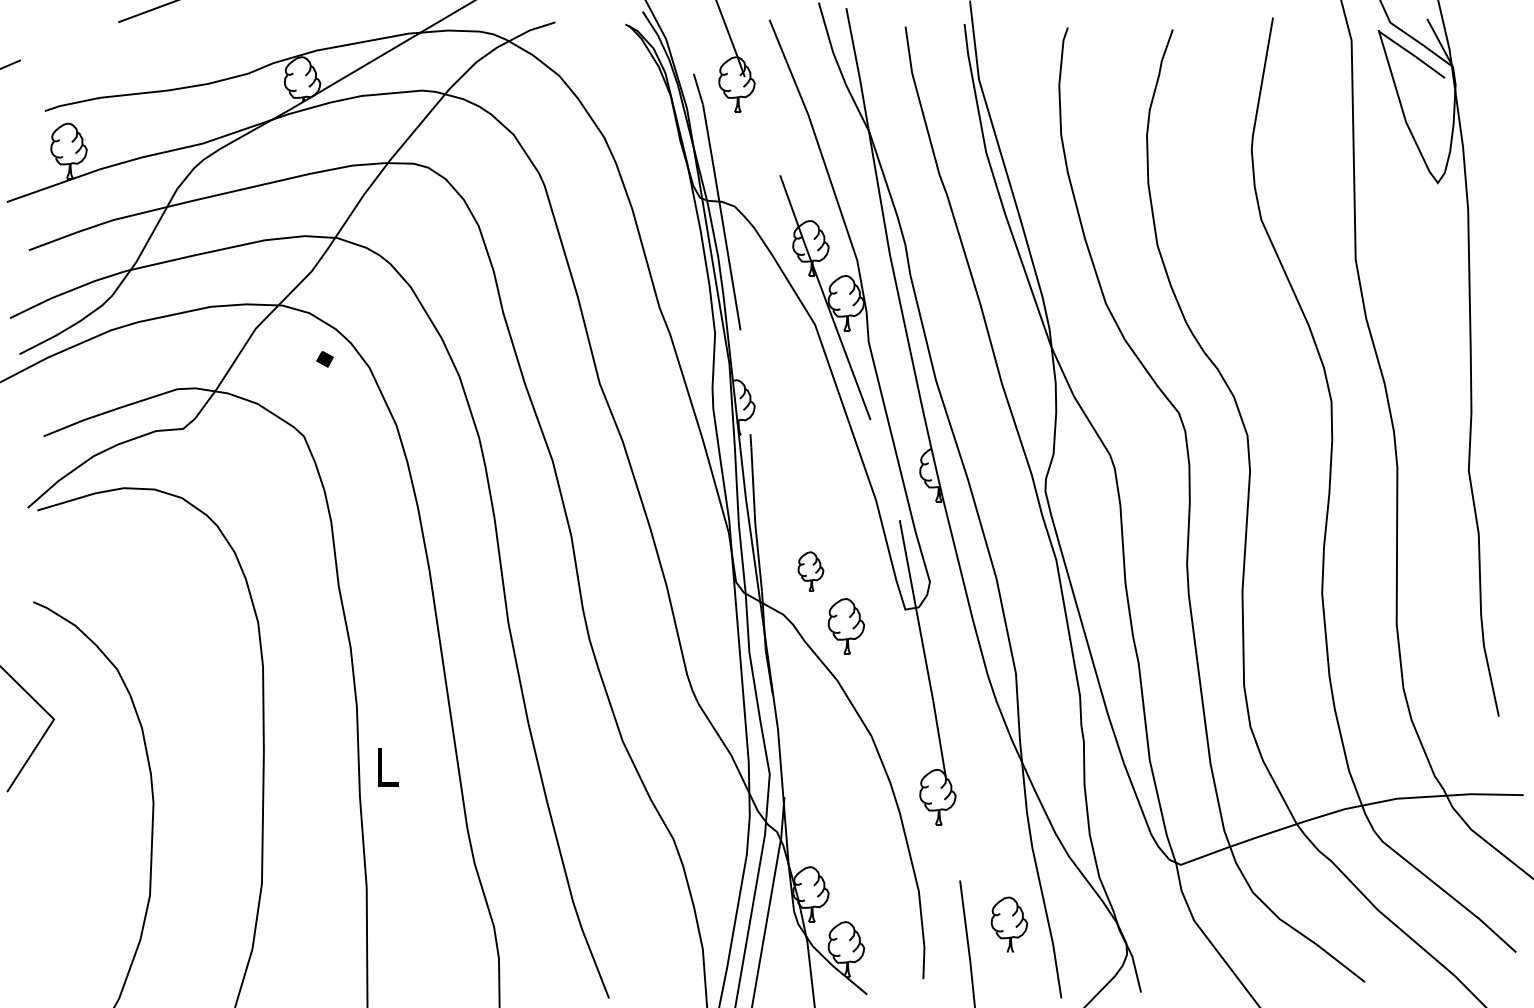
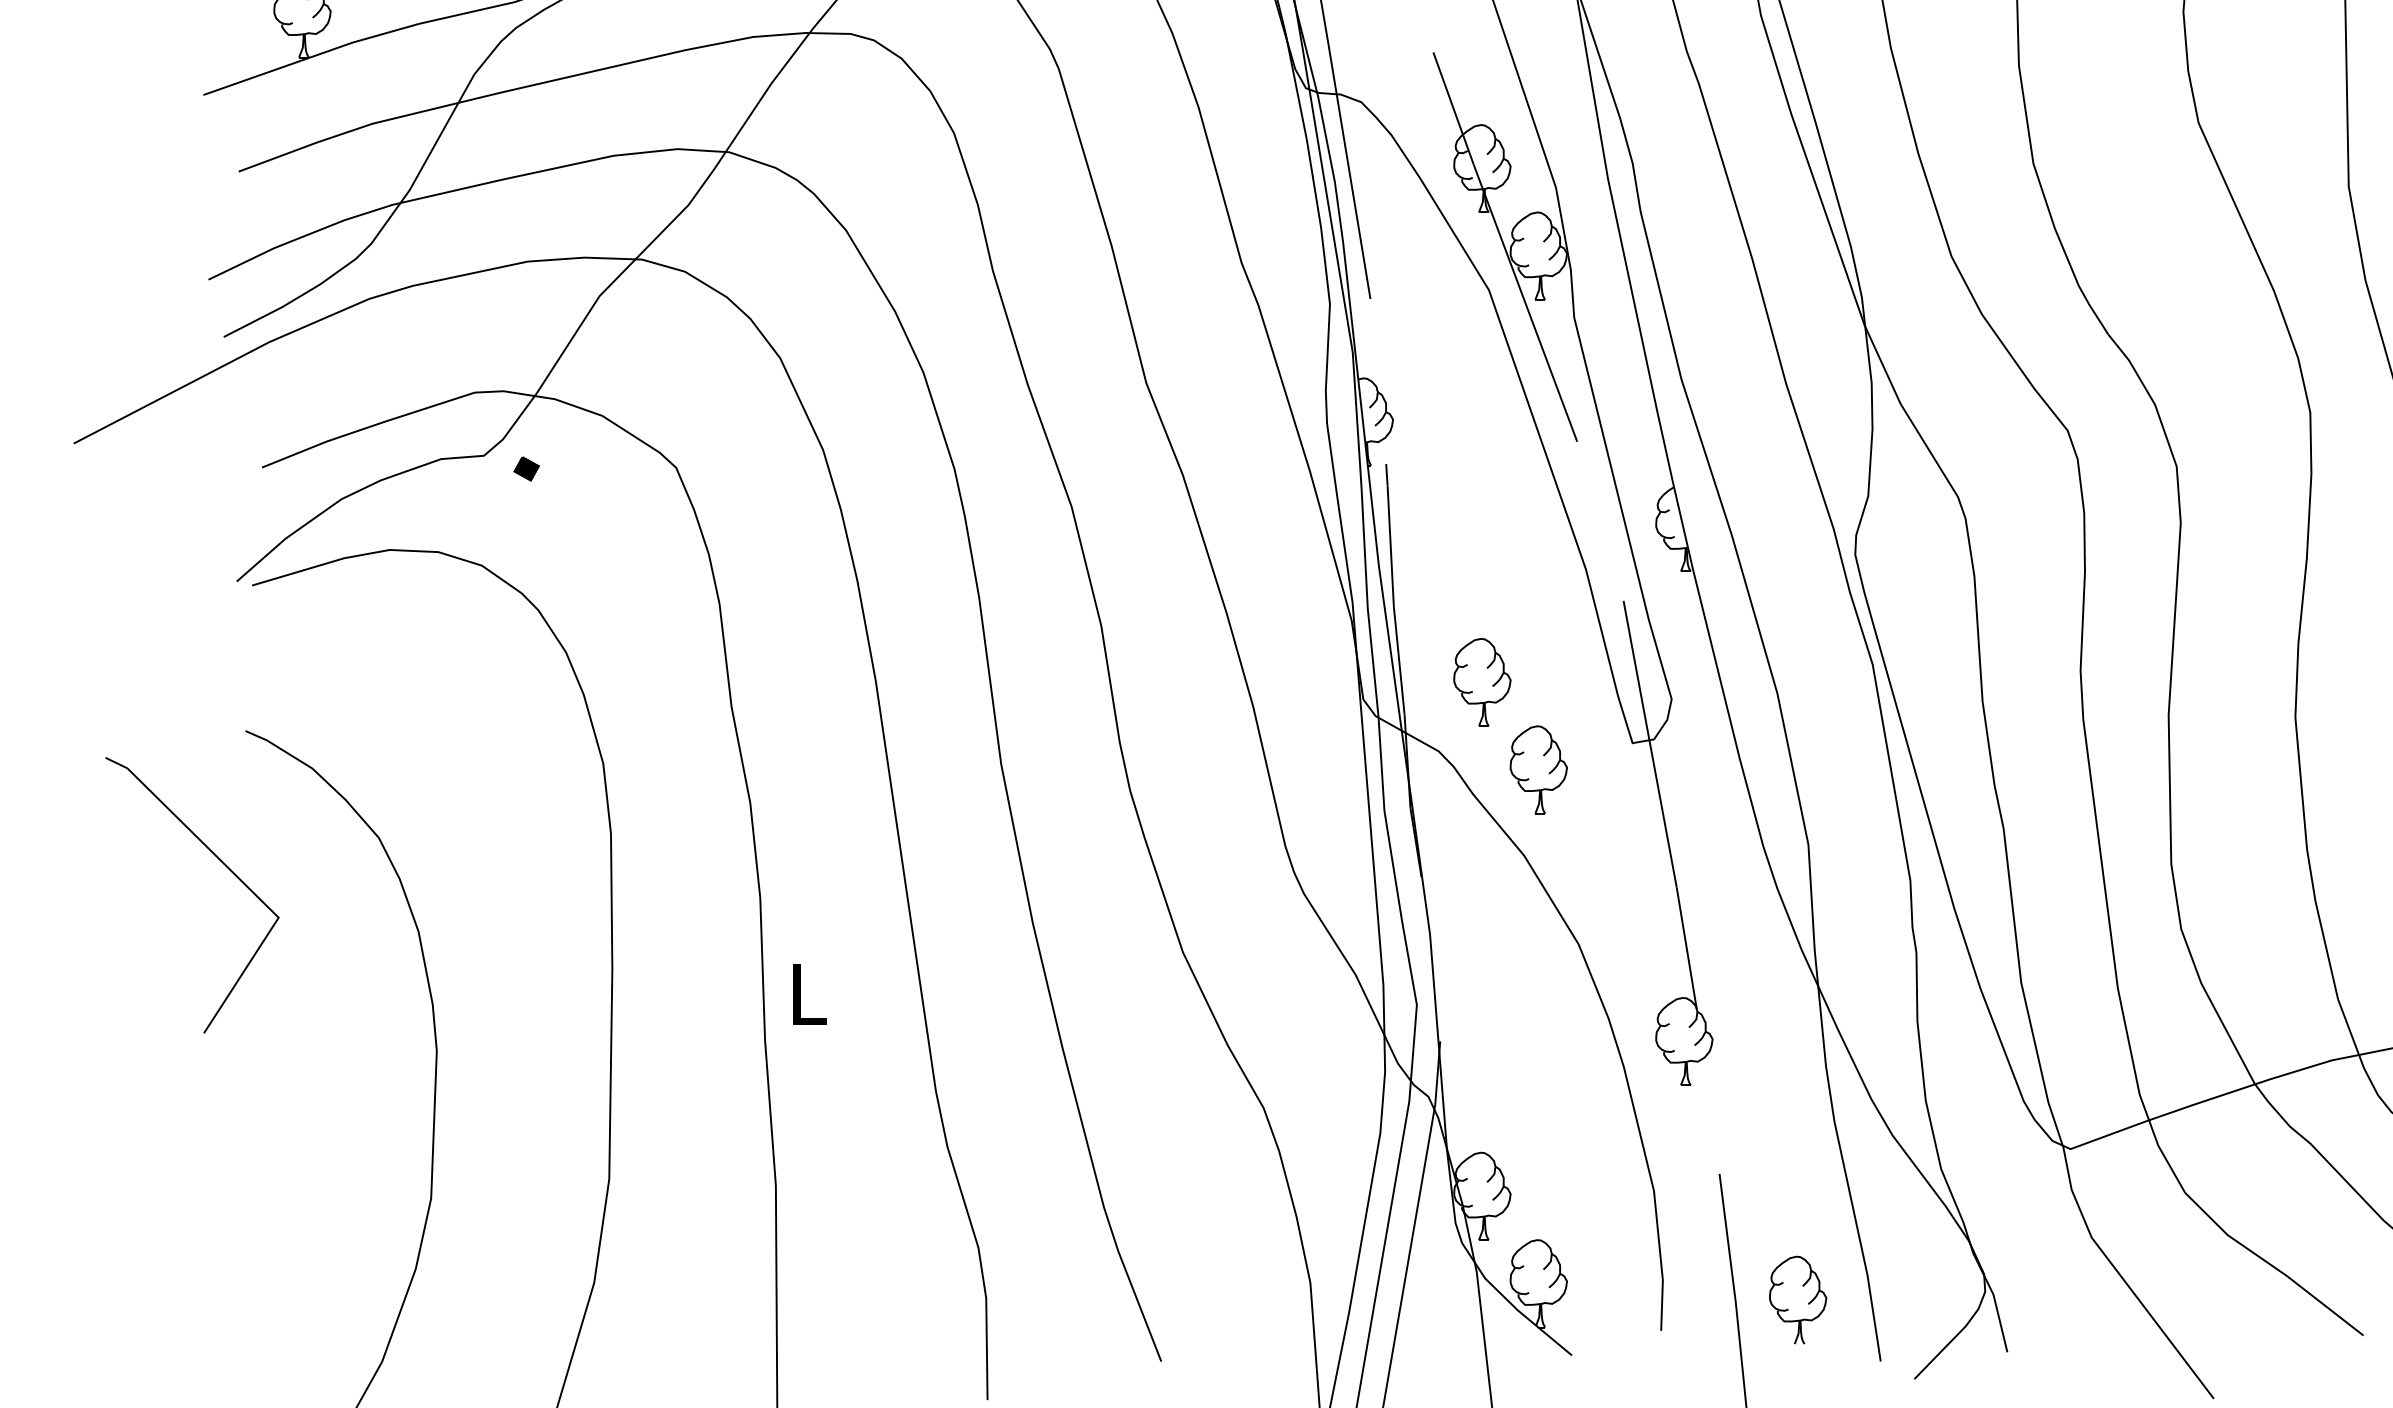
part: (324, 359) -> (525, 469), moved
part: (810, 571) -> (1481, 682), size x1.43
part: (1009, 924) -> (1798, 1299), moved

